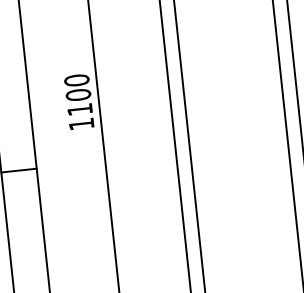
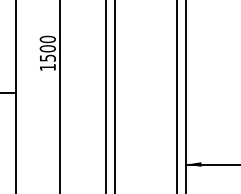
text: (79, 108) -> (47, 57), 1100 -> 1500

